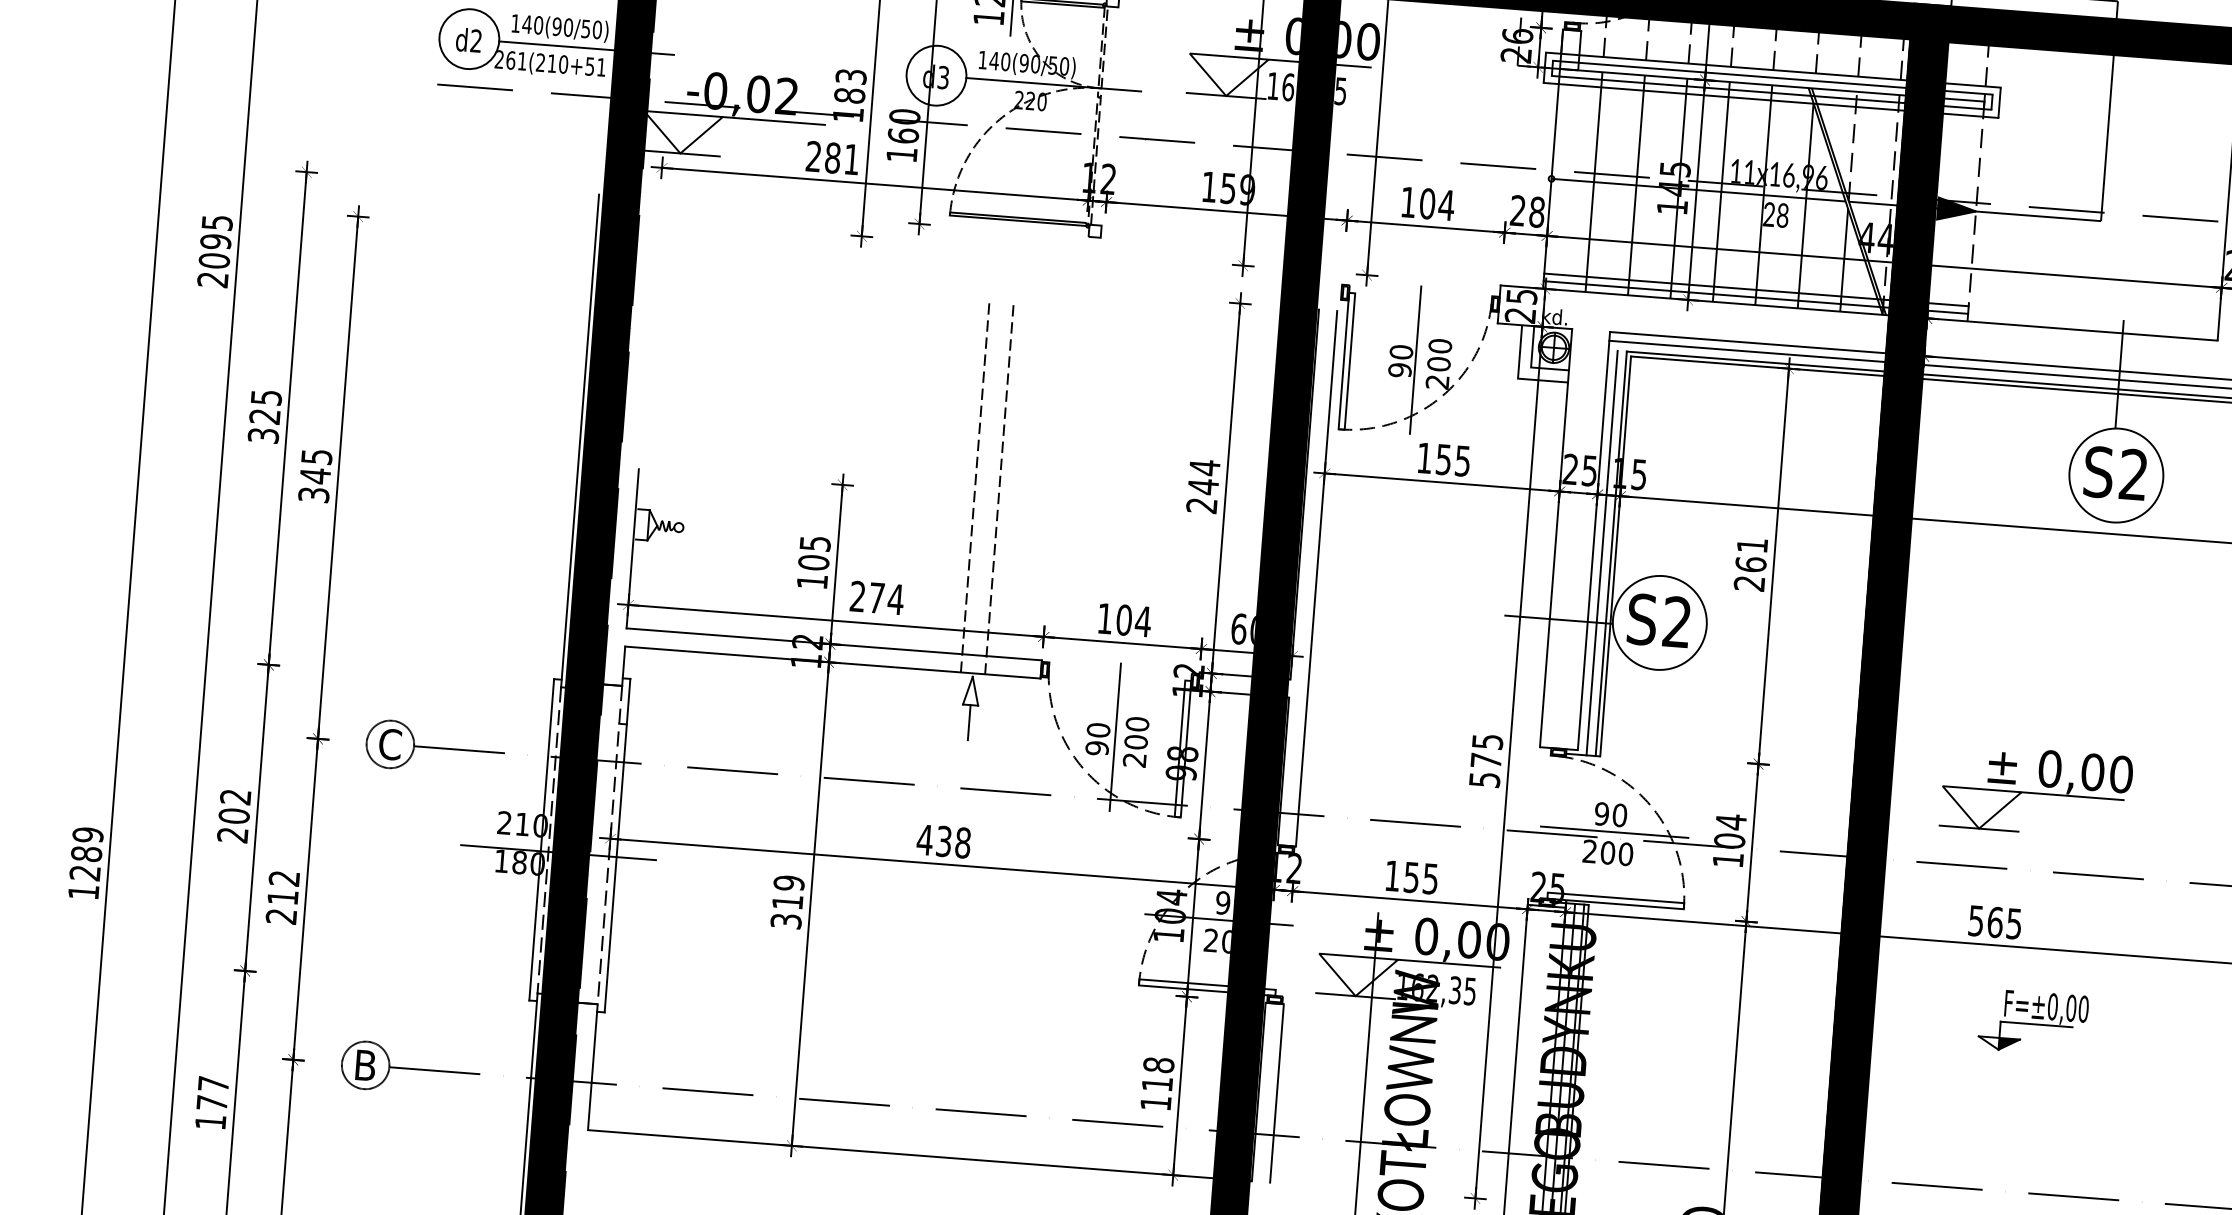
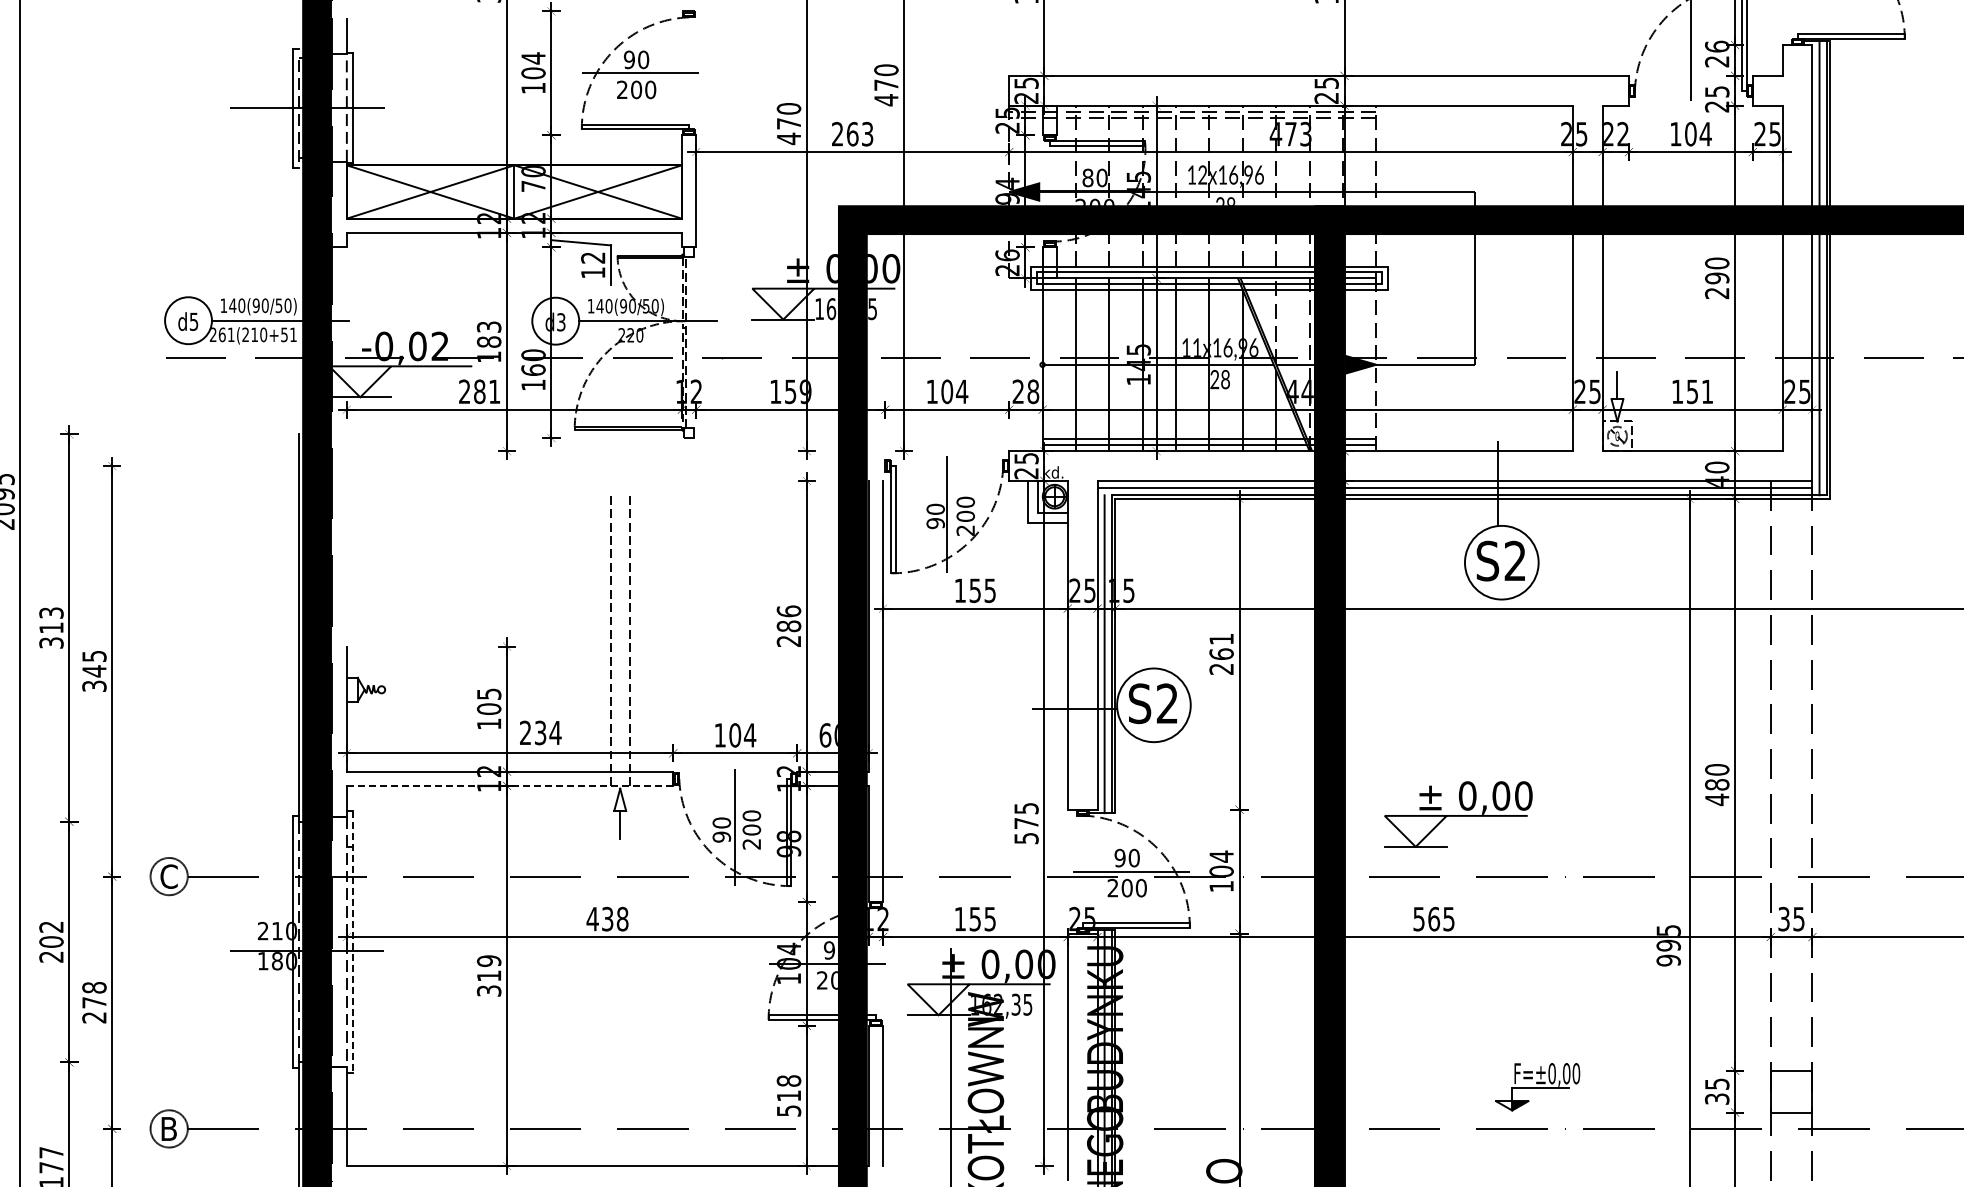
text: (475, 40) -> (193, 321), d2 -> d5
text: (265, 407) -> (51, 620), 325 -> 313
text: (1203, 476) -> (788, 618), 244 -> 286
text: (876, 597) -> (540, 732), 274 -> 234
line: (832, 663) -> (509, 786), solid -> dashed
line: (617, 846) -> (352, 942), solid -> dashed
text: (283, 888) -> (94, 995), 212 -> 278
part: (2032, 1022) -> (1537, 1087), moved
text: (1156, 1102) -> (789, 1110), 118 -> 518

